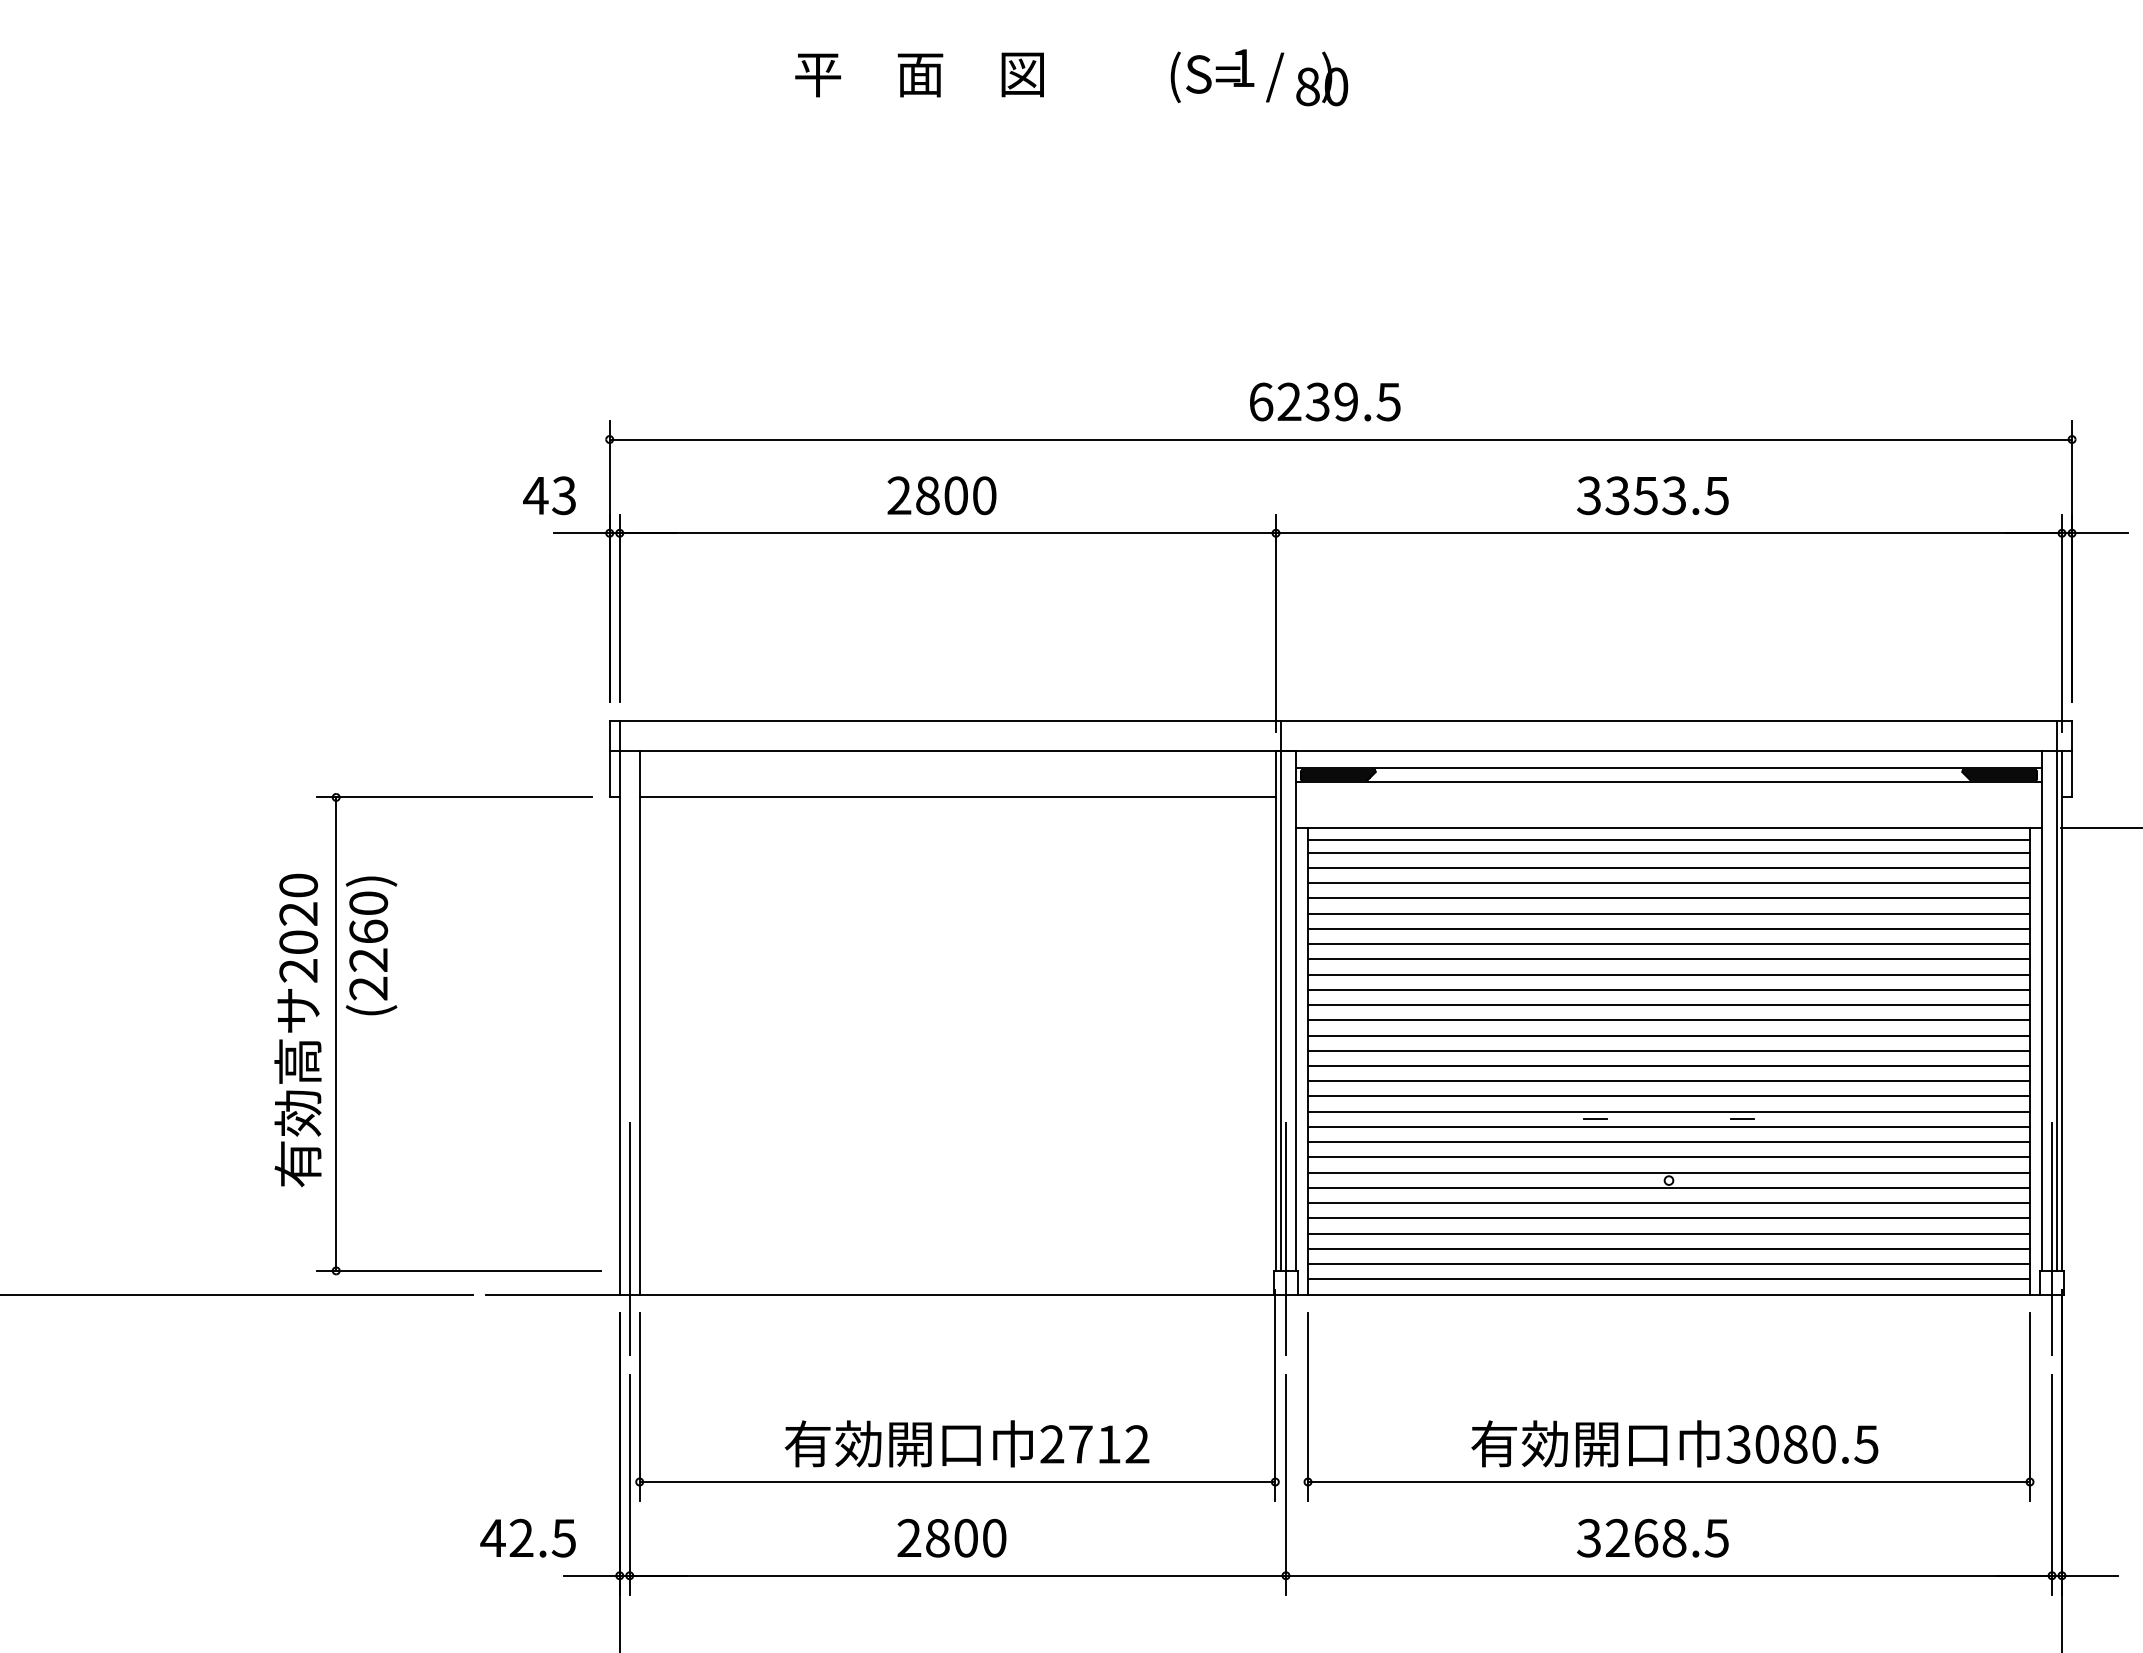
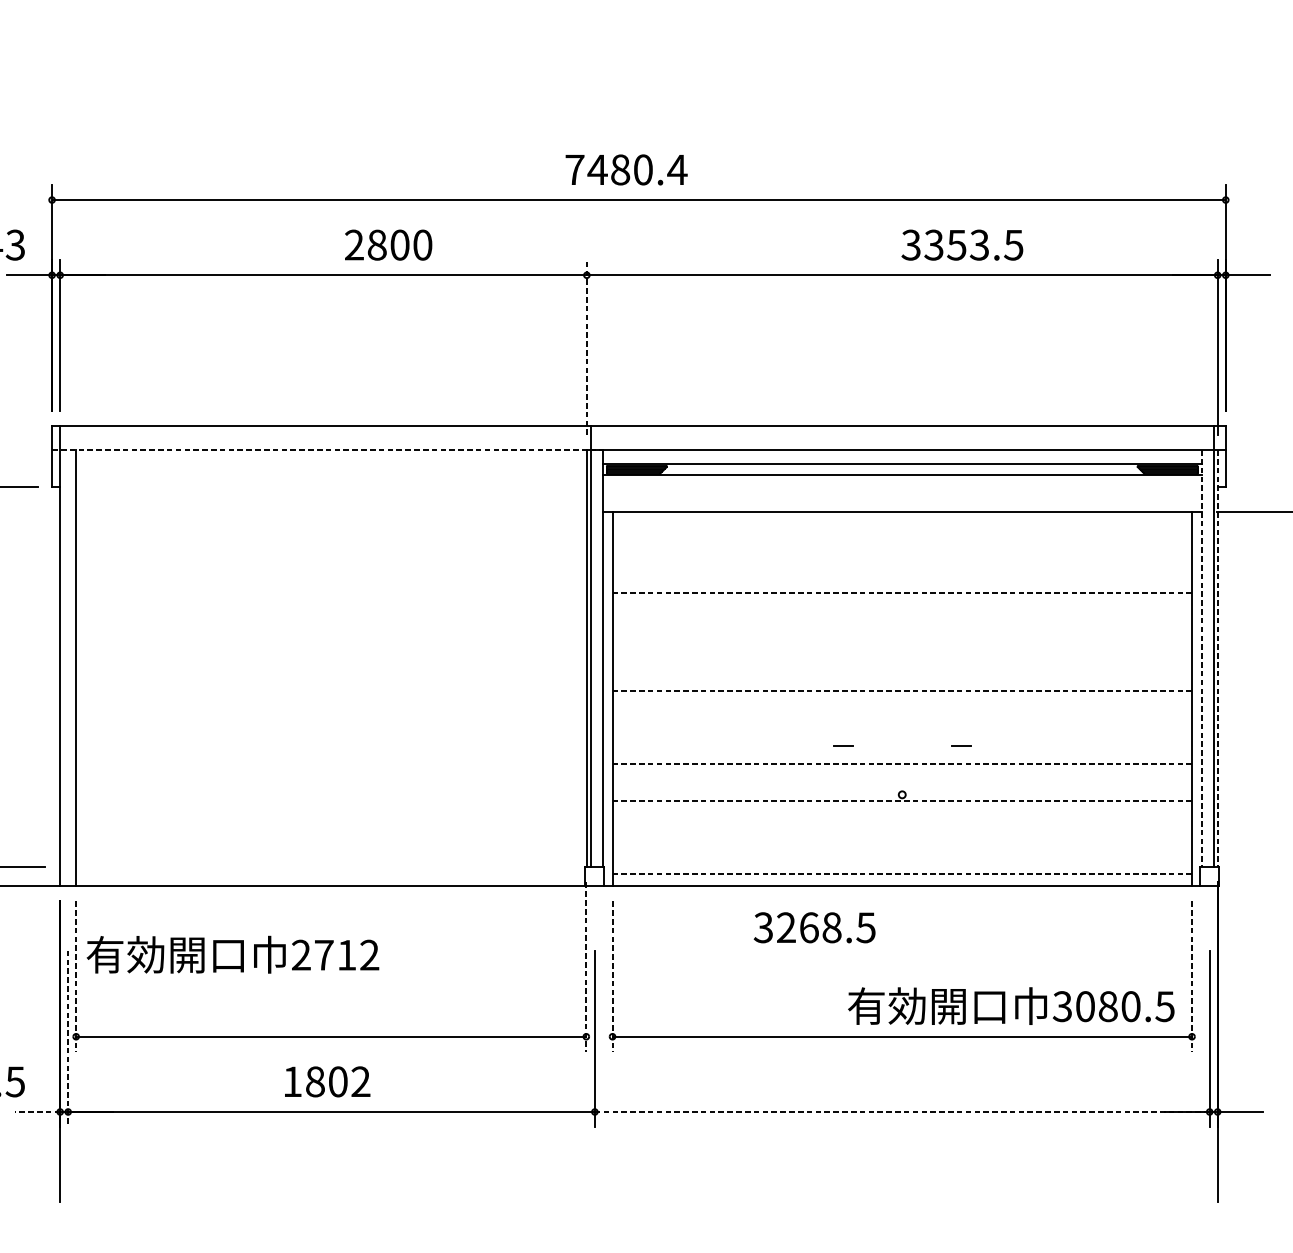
text: (1325, 401) -> (626, 169), 6239.5 -> 7480.4
text: (941, 495) -> (388, 244), moved
text: (1652, 495) -> (962, 244), moved
line: (1276, 623) -> (587, 347), solid -> dashed
line: (953, 751) -> (328, 450), solid -> dashed
line: (957, 797) -> (331, 487), removed
line: (1669, 839) -> (902, 521), removed
line: (1669, 852) -> (902, 531), removed
line: (1669, 867) -> (902, 543), removed
line: (1669, 883) -> (902, 556), removed
line: (1669, 898) -> (902, 568), removed
line: (1669, 913) -> (902, 580), removed
line: (1669, 928) -> (902, 592), solid -> dashed
line: (1669, 944) -> (902, 605), removed
line: (1669, 959) -> (902, 617), removed
line: (1669, 974) -> (902, 629), removed
line: (1669, 989) -> (902, 641), removed
line: (1669, 1005) -> (902, 654), removed
line: (2042, 1011) -> (1202, 659), solid -> dashed
line: (2062, 1011) -> (1218, 659), solid -> dashed
line: (1669, 1020) -> (902, 666), removed
line: (1669, 1035) -> (902, 678), removed
line: (1669, 1050) -> (902, 690), solid -> dashed
line: (1669, 1066) -> (902, 703), removed
line: (1669, 1081) -> (902, 715), removed
line: (1669, 1096) -> (902, 727), removed
line: (1669, 1111) -> (902, 739), removed
line: (1669, 1126) -> (902, 751), removed
line: (1669, 1142) -> (902, 764), solid -> dashed
line: (1669, 1157) -> (902, 776), removed
line: (1669, 1172) -> (902, 788), removed
line: (1669, 1187) -> (902, 800), solid -> dashed
line: (1669, 1203) -> (902, 813), removed
line: (1669, 1218) -> (902, 825), removed
line: (1669, 1233) -> (902, 837), removed
line: (629, 1234) -> (67, 838), removed
line: (1285, 1234) -> (594, 838), removed
line: (2052, 1234) -> (1210, 838), removed
line: (1669, 1248) -> (902, 849), removed
line: (1669, 1264) -> (902, 862), removed
line: (1669, 1279) -> (902, 874), solid -> dashed
line: (1275, 1395) -> (586, 967), solid -> dashed
line: (639, 1407) -> (75, 976), solid -> dashed
line: (1308, 1407) -> (612, 976), solid -> dashed
line: (2030, 1407) -> (1192, 976), solid -> dashed
text: (966, 1443) -> (232, 954), moved
text: (1674, 1443) -> (1011, 1005), moved
line: (629, 1484) -> (67, 1038), solid -> dashed
text: (951, 1537) -> (326, 1081), 2800 -> 1802
text: (1652, 1537) -> (814, 927), moved
line: (591, 1575) -> (37, 1111), solid -> dashed
line: (1669, 1575) -> (902, 1111), solid -> dashed

